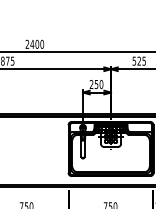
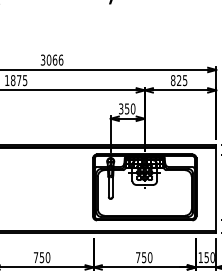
text: (34, 43) -> (51, 59), 2400 -> 3066
text: (134, 61) -> (173, 80), 525 -> 825
text: (91, 84) -> (121, 109), 250 -> 350

